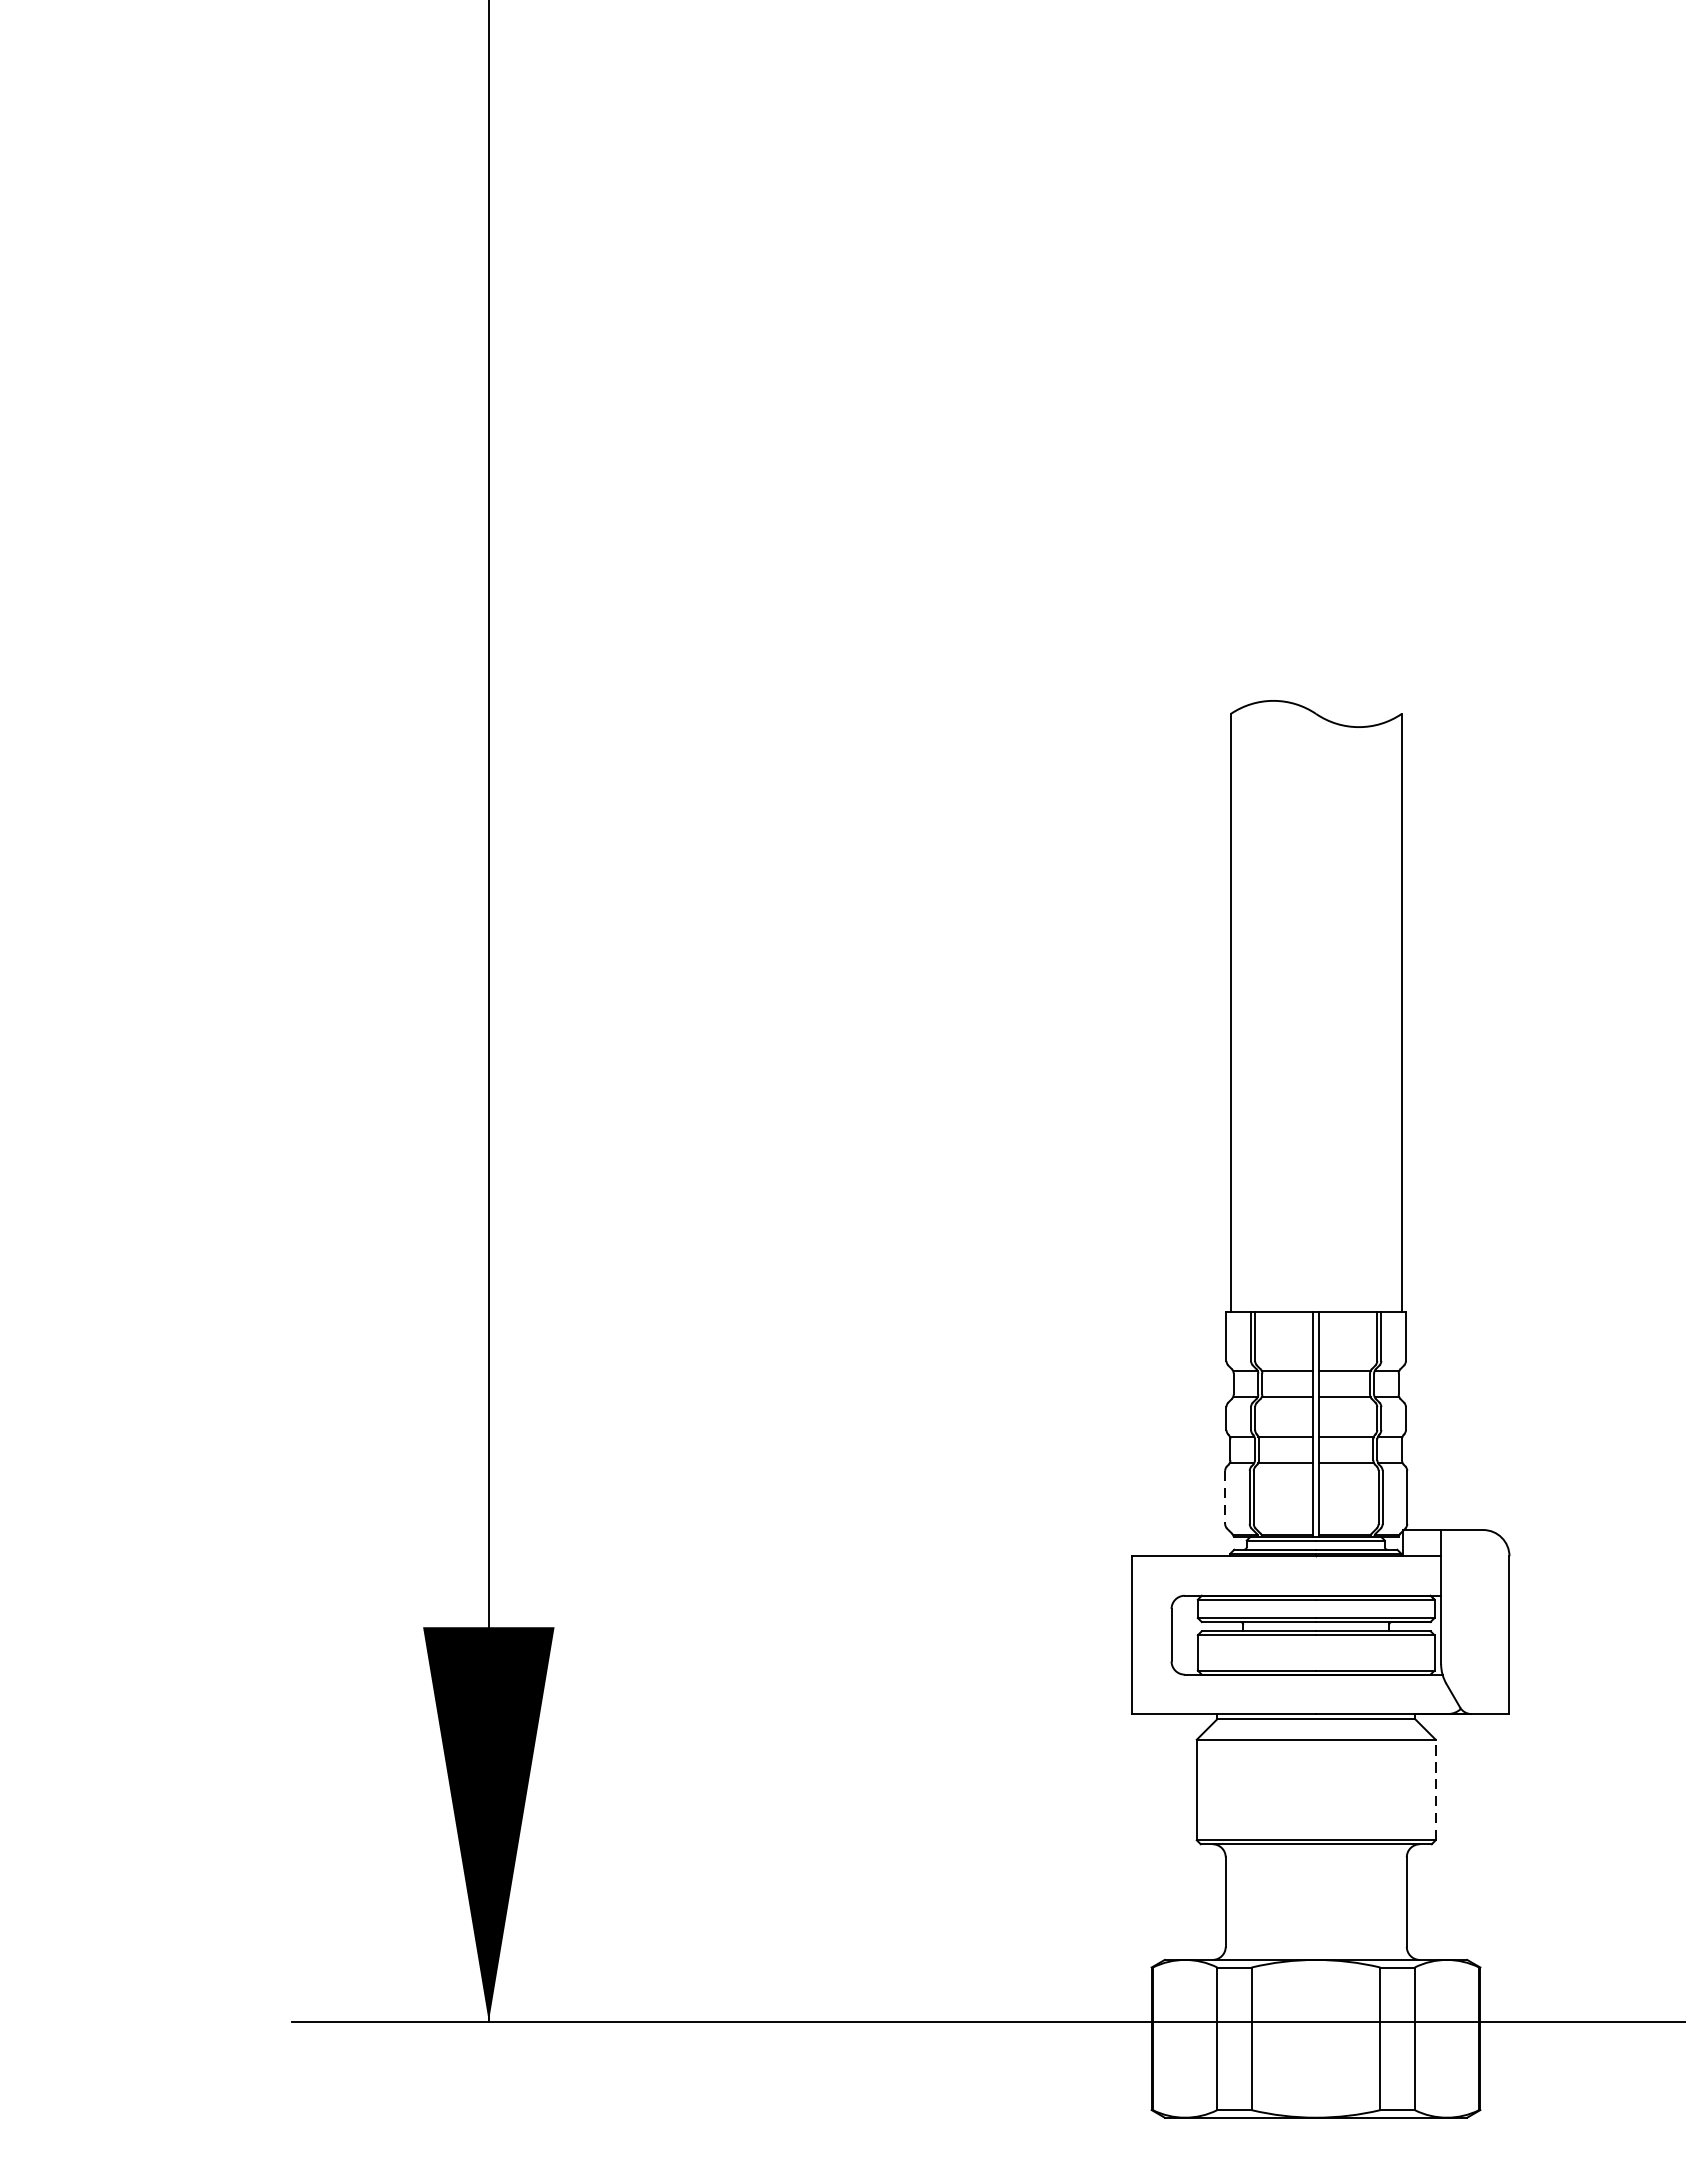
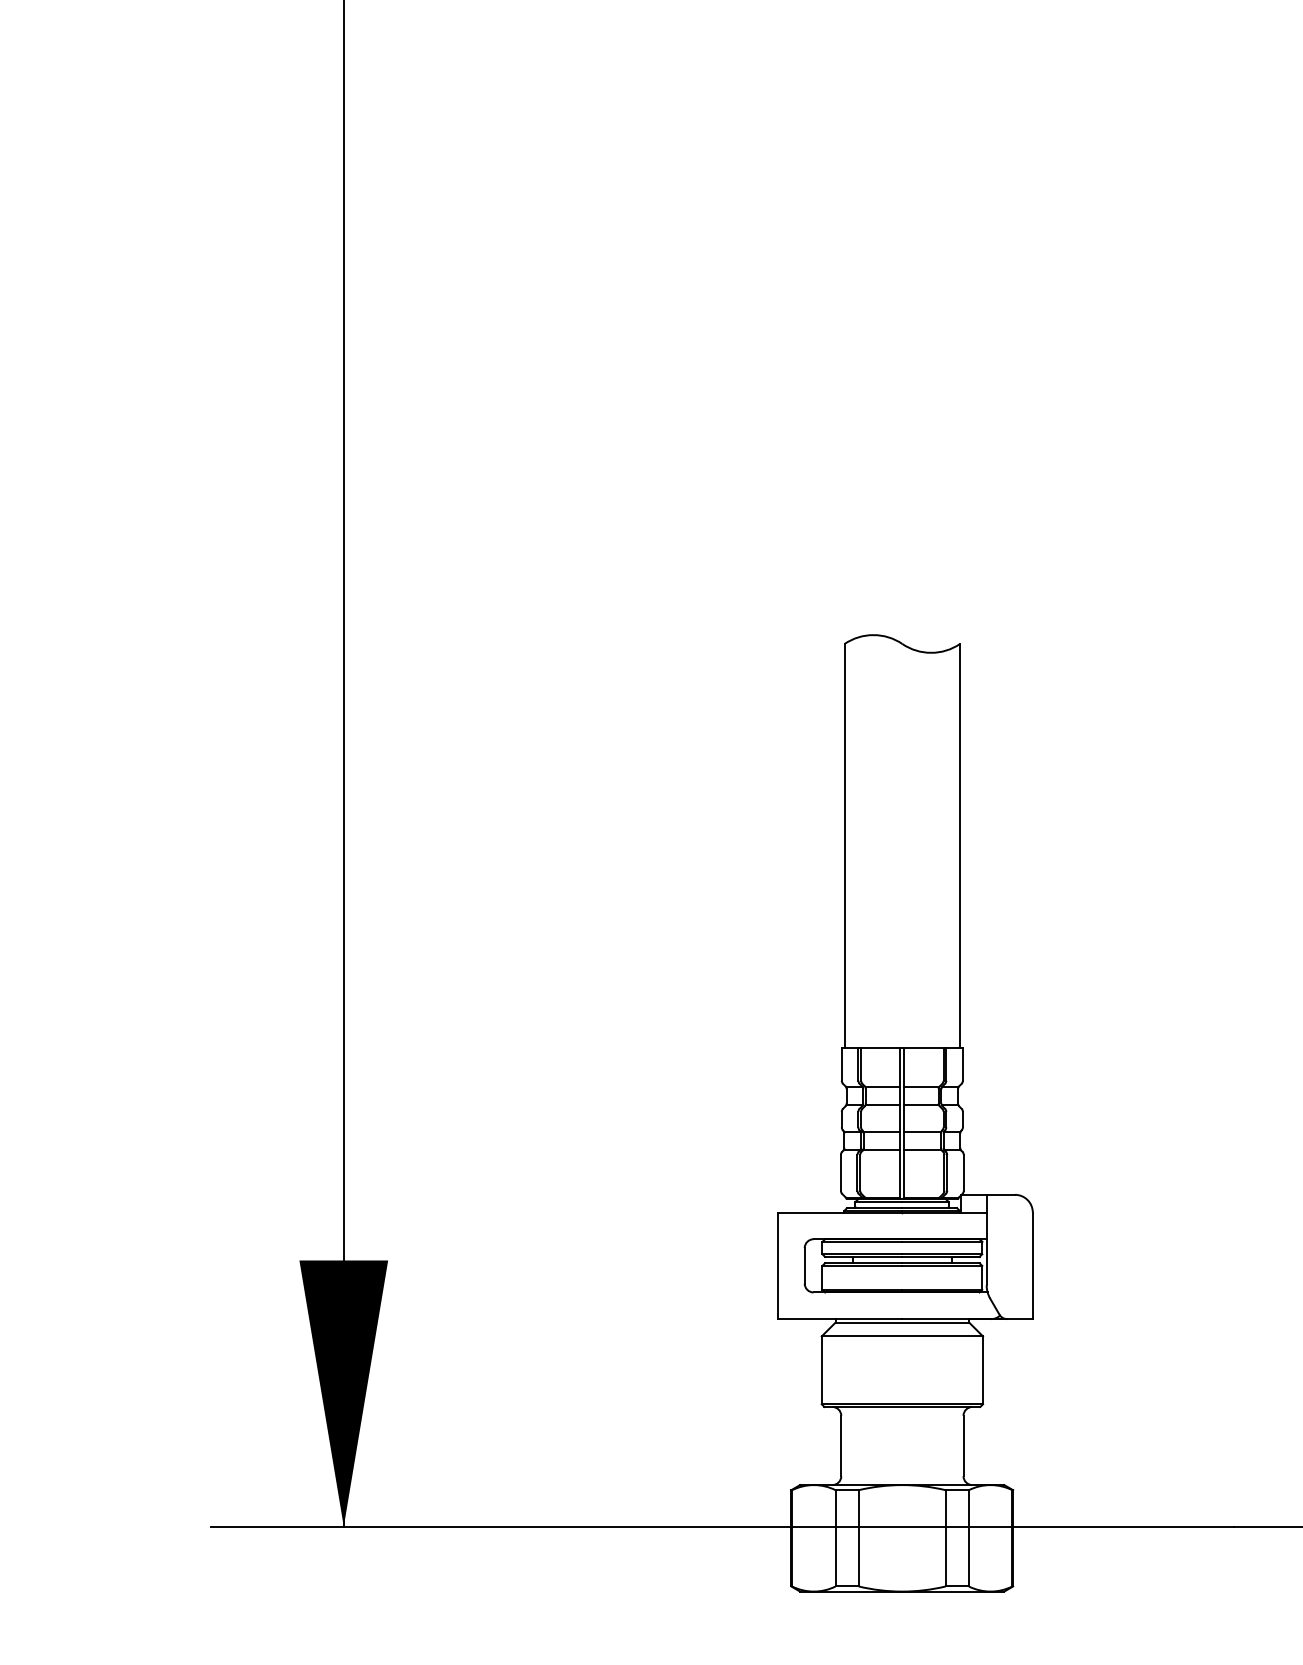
line: (1224, 1496) -> (840, 1172), dashed -> solid
line: (1436, 1790) -> (983, 1370), dashed -> solid

